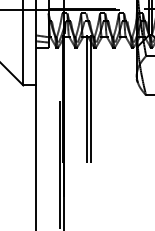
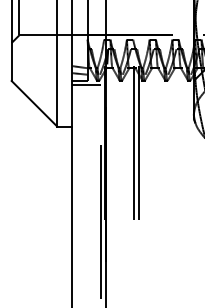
line: (47, 50) -> (86, 84), added

